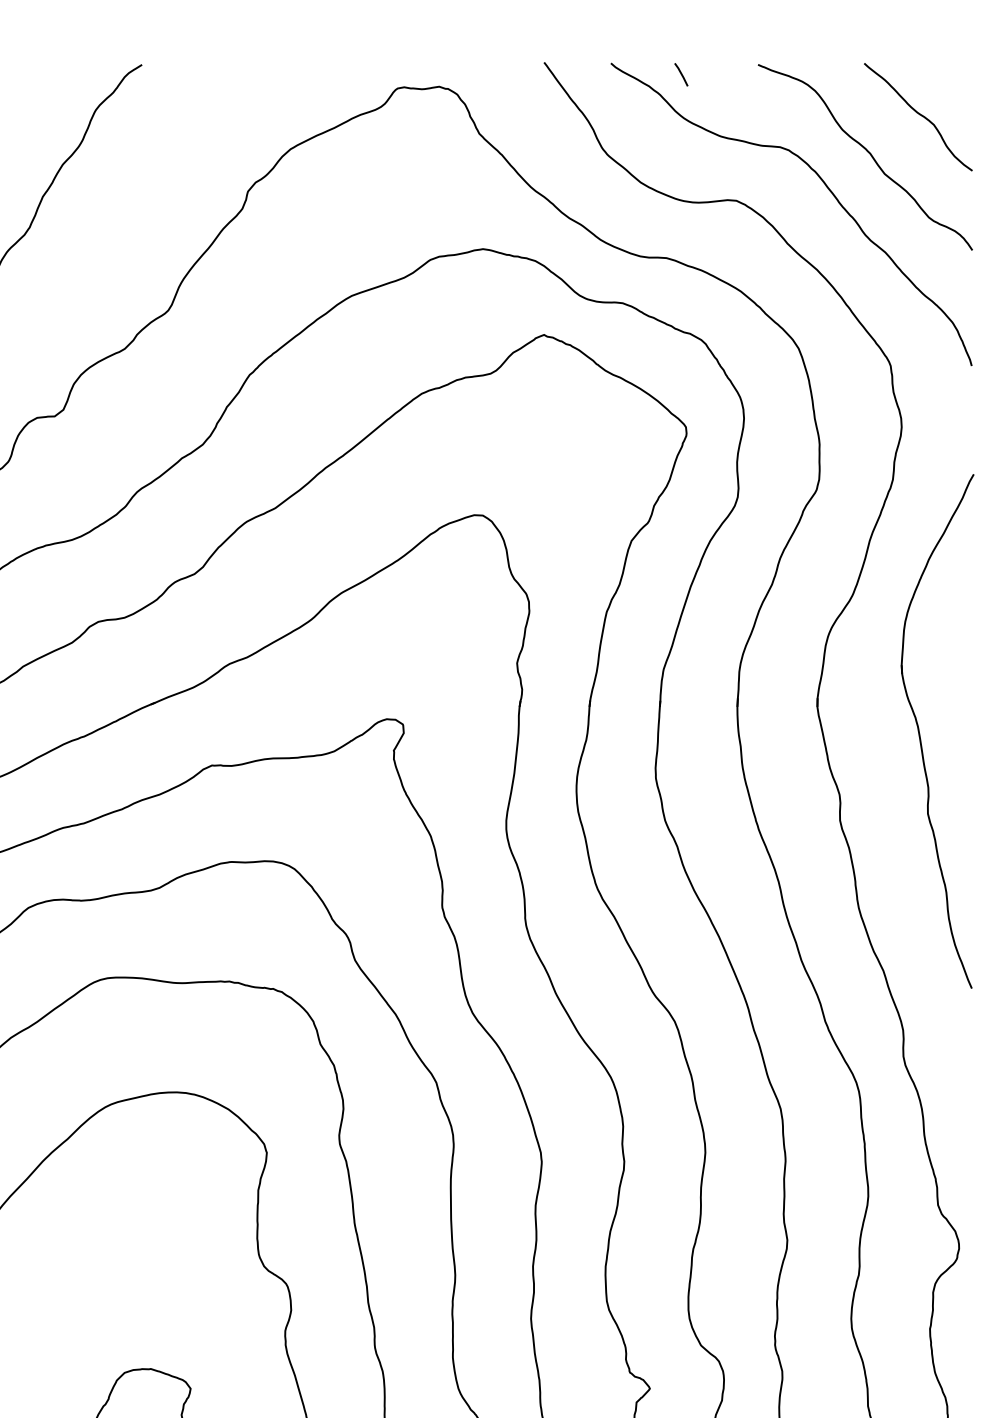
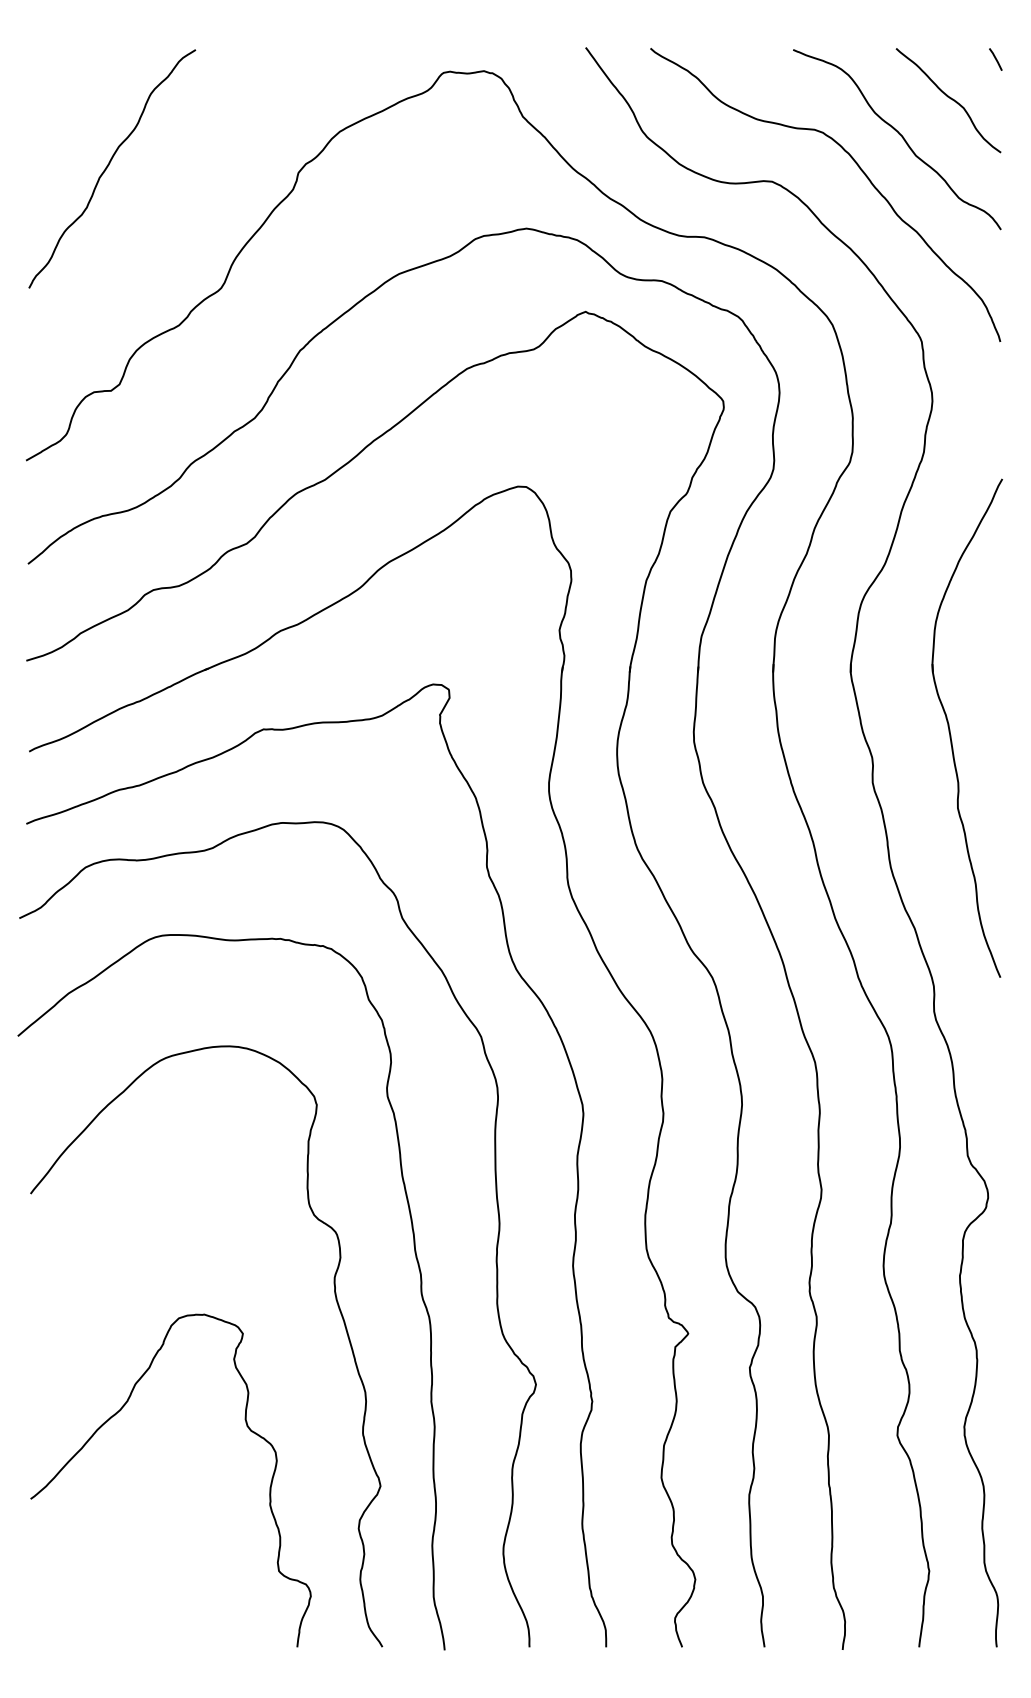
line: (681, 74) -> (995, 59), moved
part: (920, 732) -> (950, 729), moved

